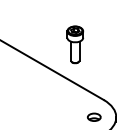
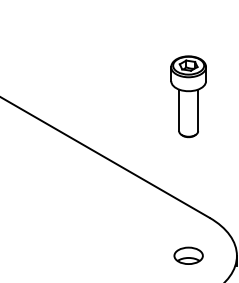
part: (75, 44) -> (189, 95), moved

